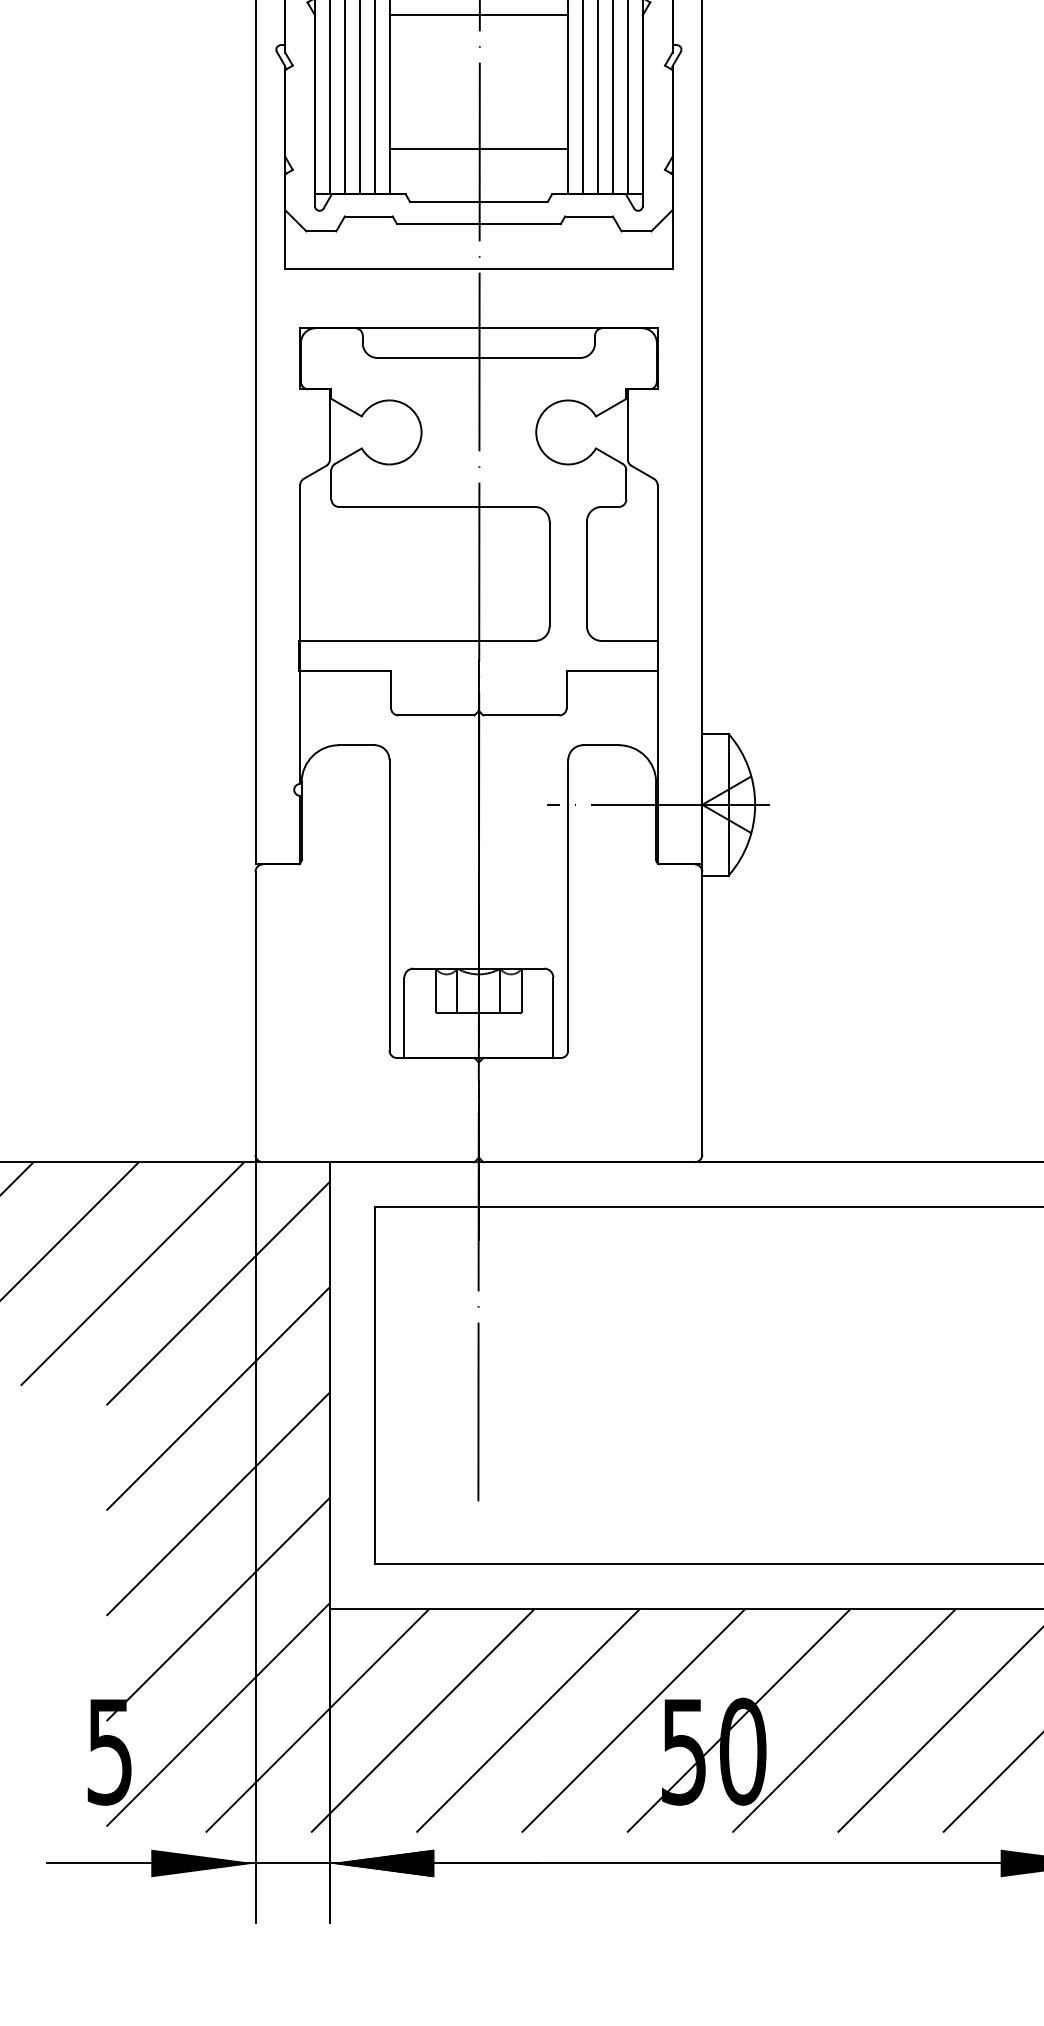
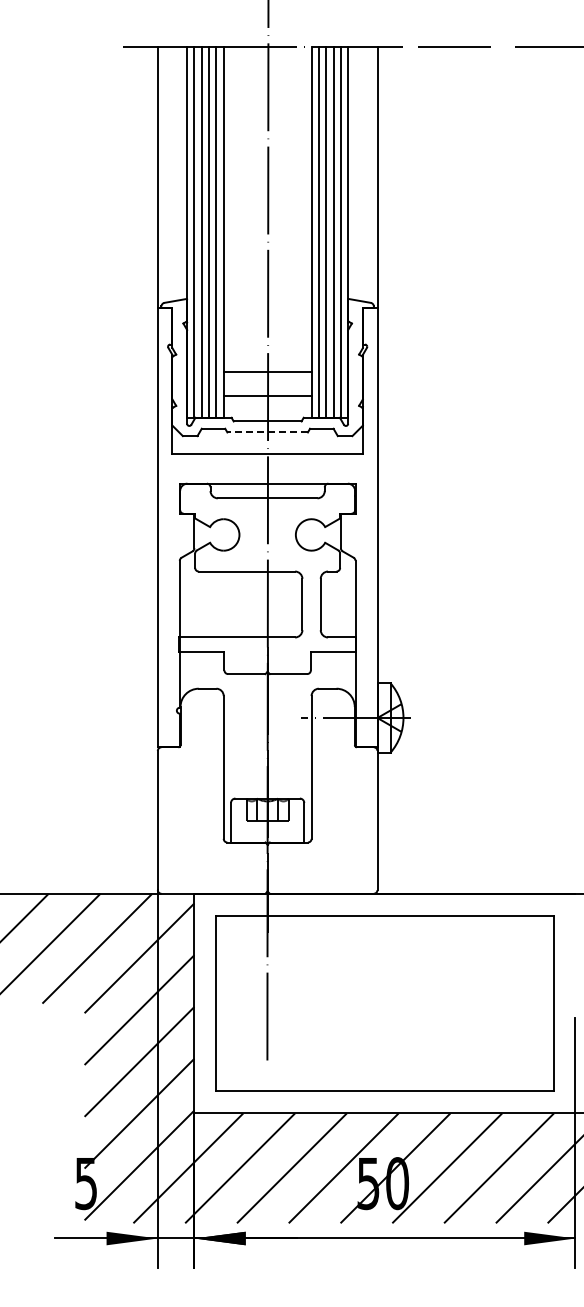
line: (478, 14) -> (267, 371), moved
line: (478, 224) -> (267, 432), solid -> dashed

